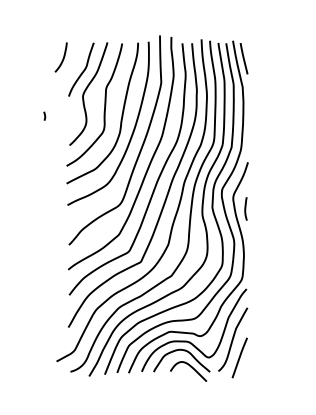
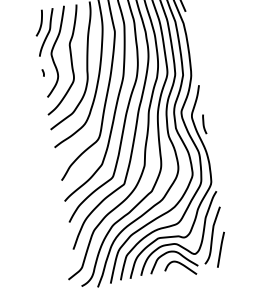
curve: (62, 58) -> (40, 23), moved
curve: (44, 115) -> (43, 72), moved

